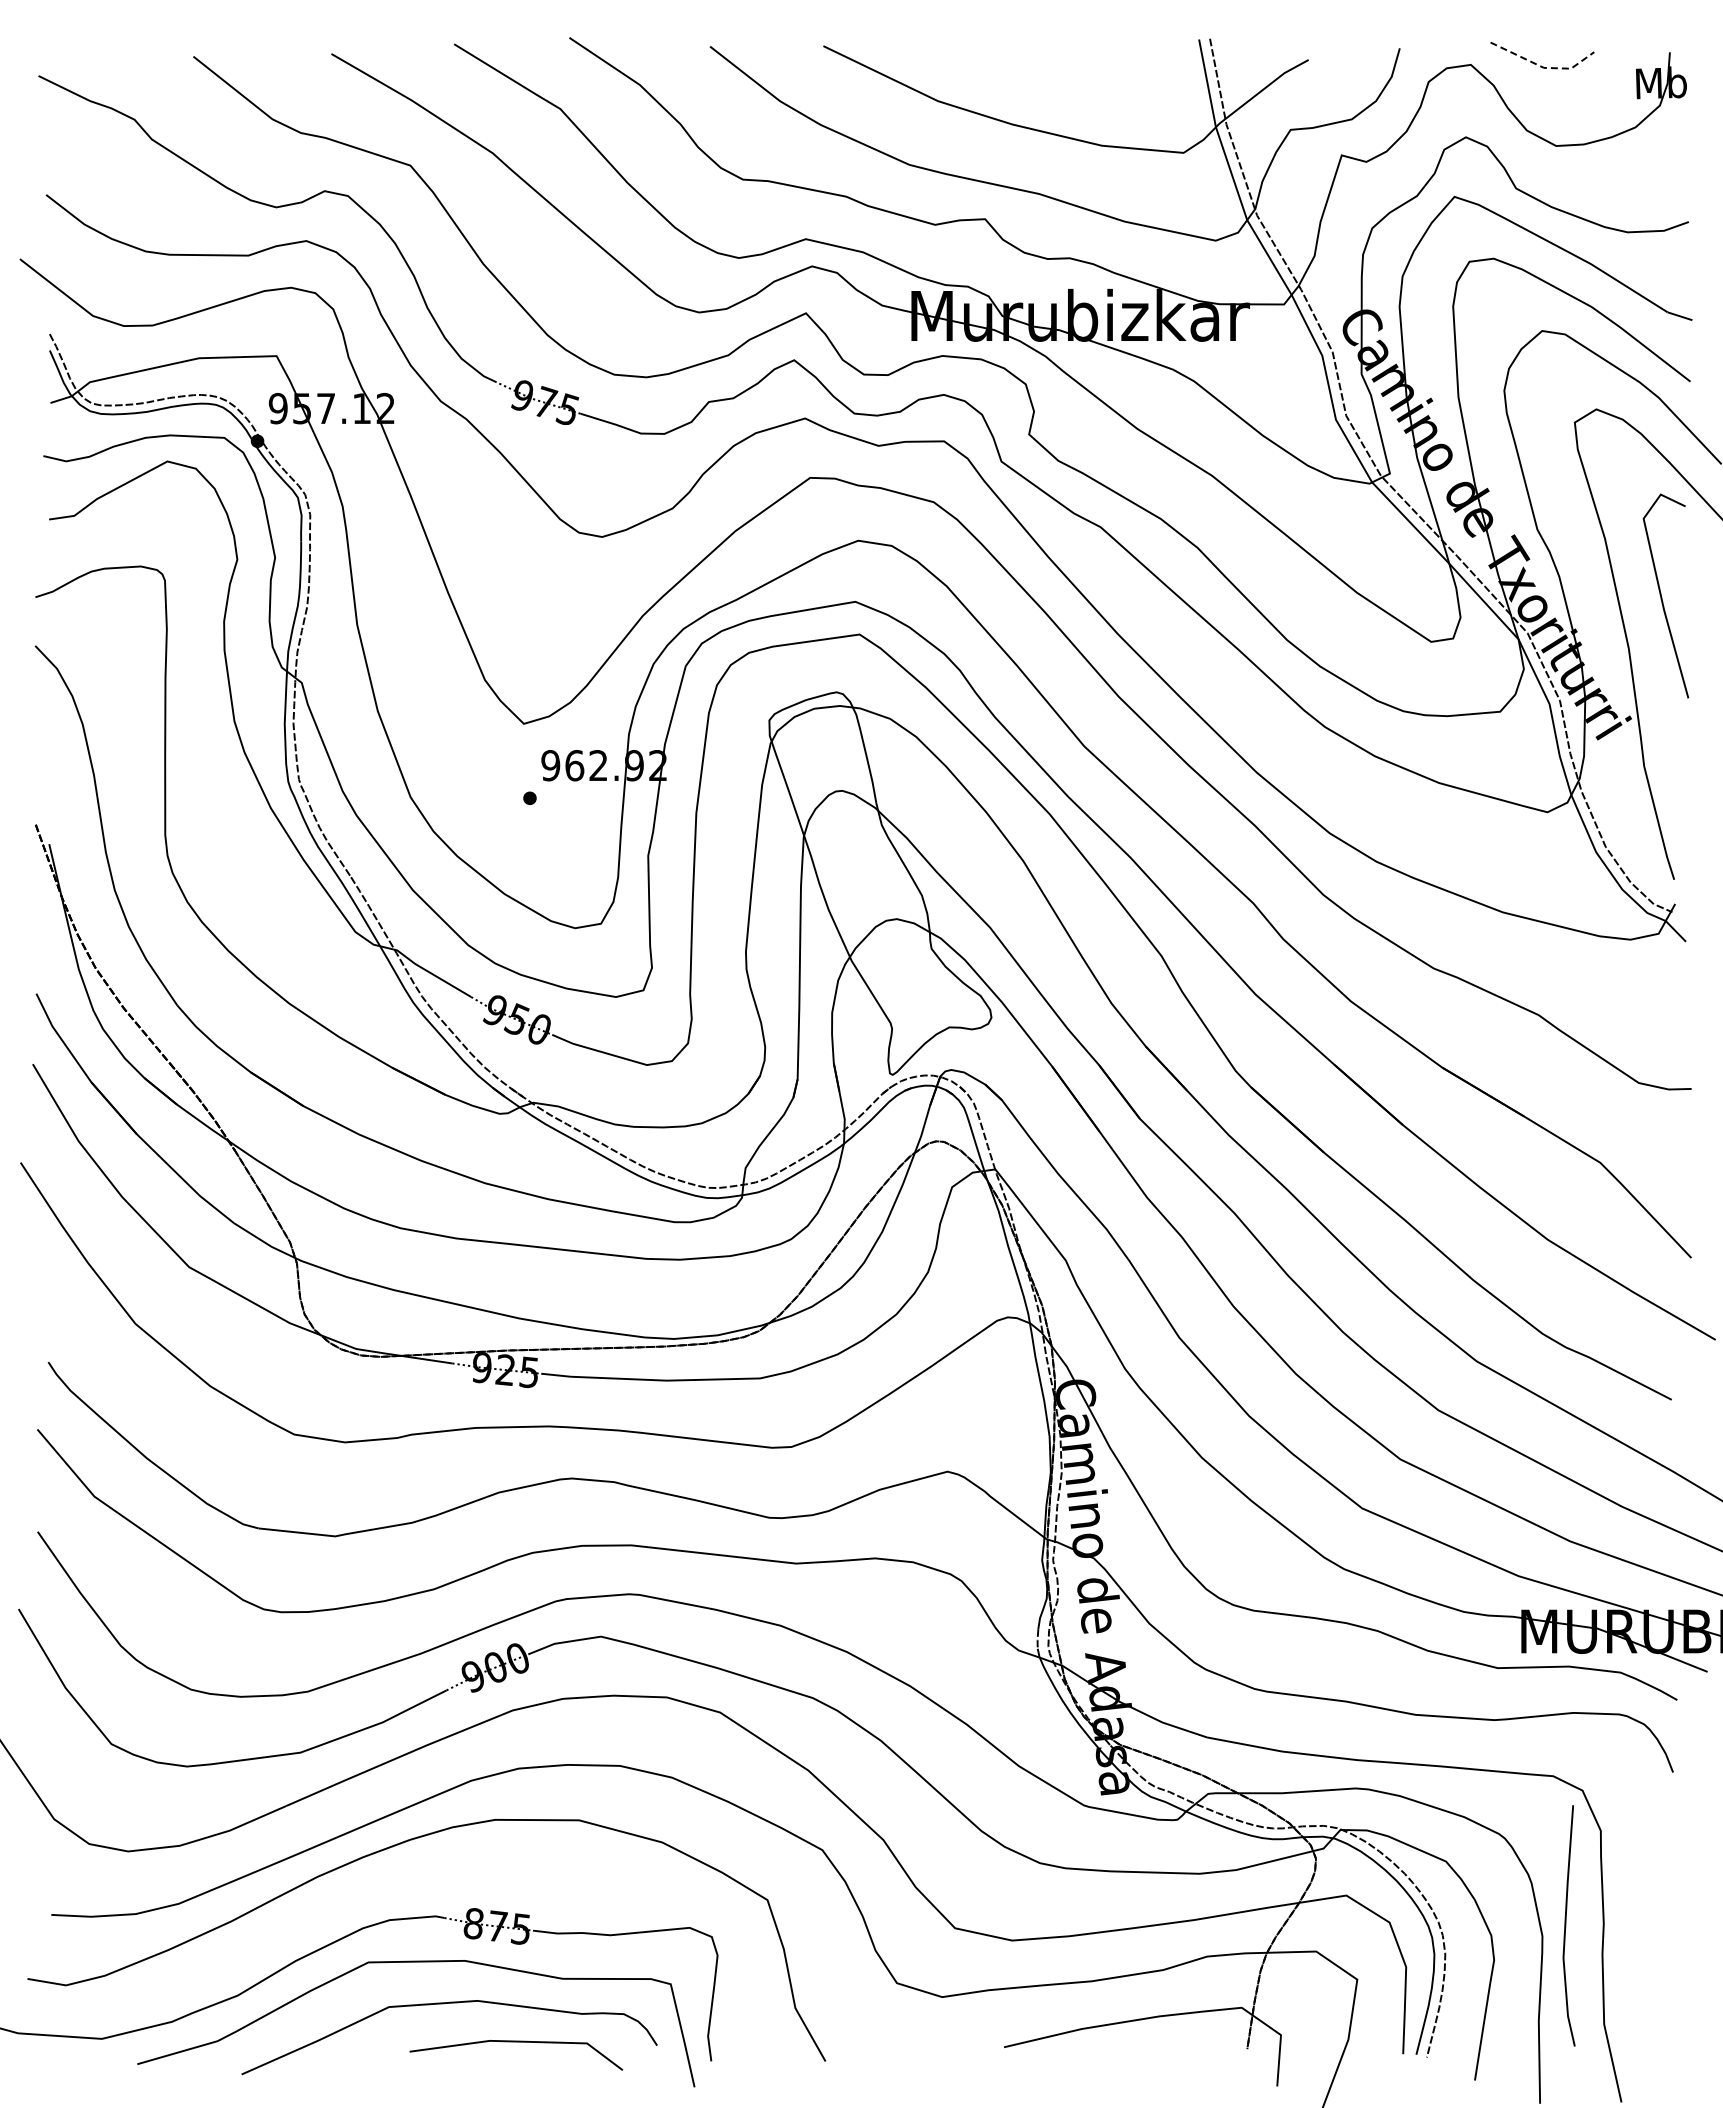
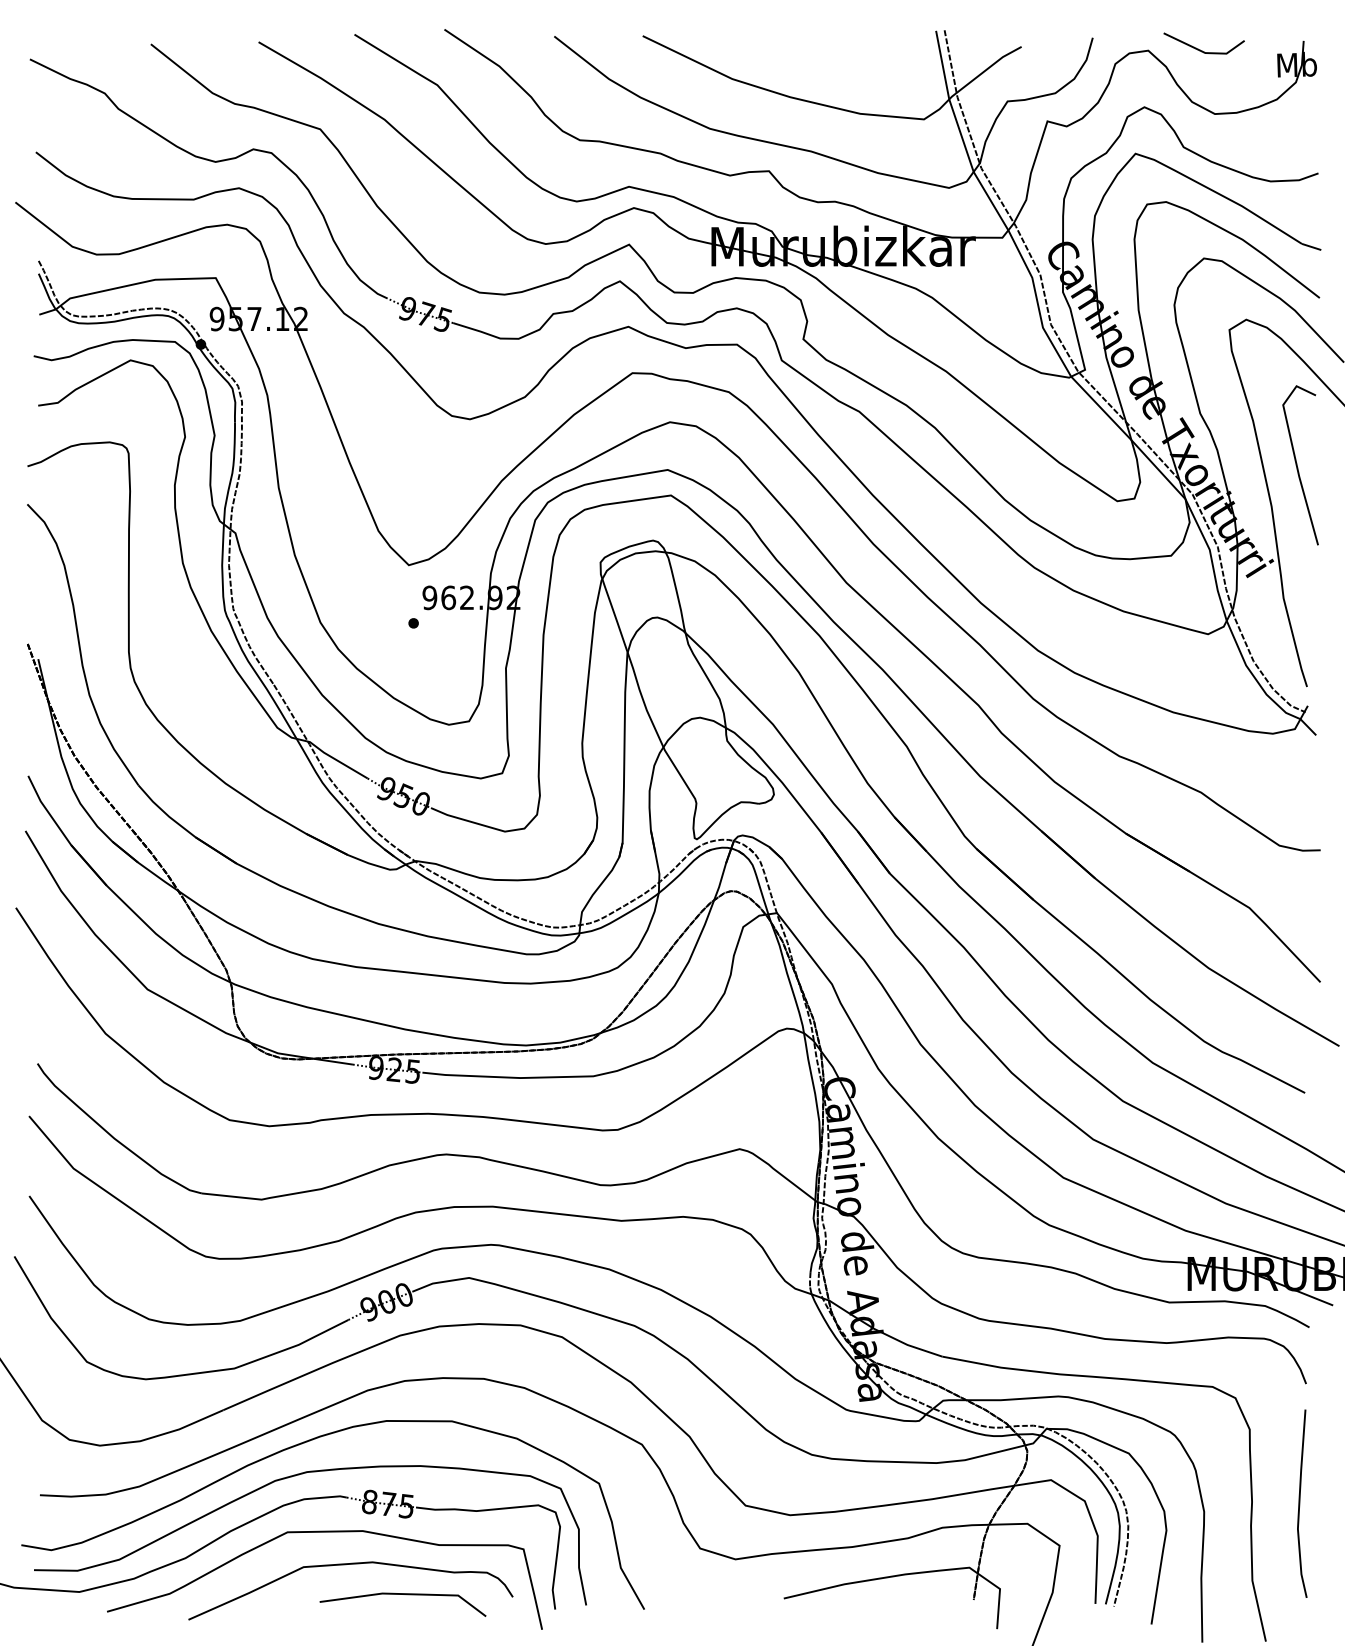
line: (1543, 67) -> (1205, 52), dashed -> solid
curve: (379, 1890) -> (296, 1476), added
line: (1566, 1925) -> (1300, 1503), moved

